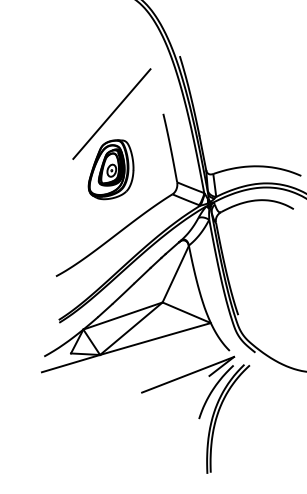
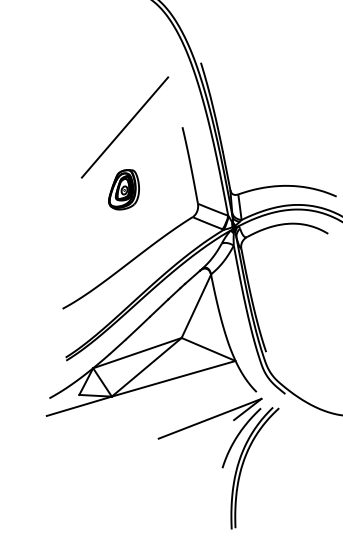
part: (110, 169) -> (123, 189), size x0.6

